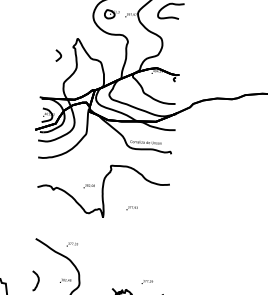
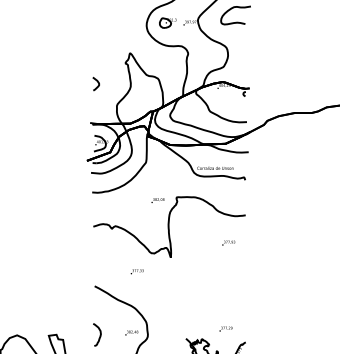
curve: (58, 53) -> (96, 81), moved
text: (88, 186) -> (157, 200), moved
text: (131, 207) -> (228, 242), moved
text: (71, 244) -> (136, 271), moved

